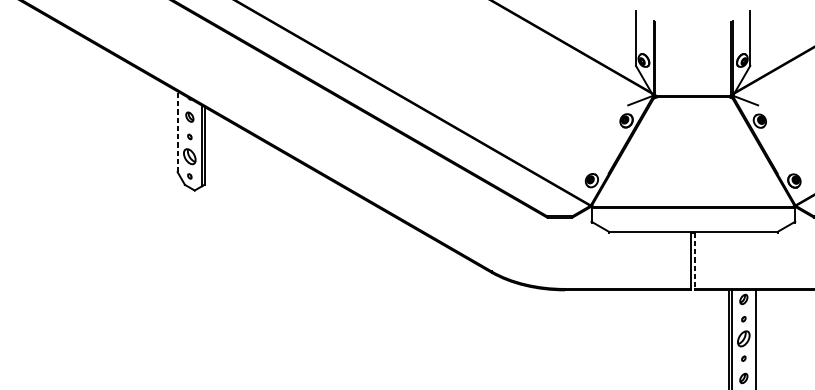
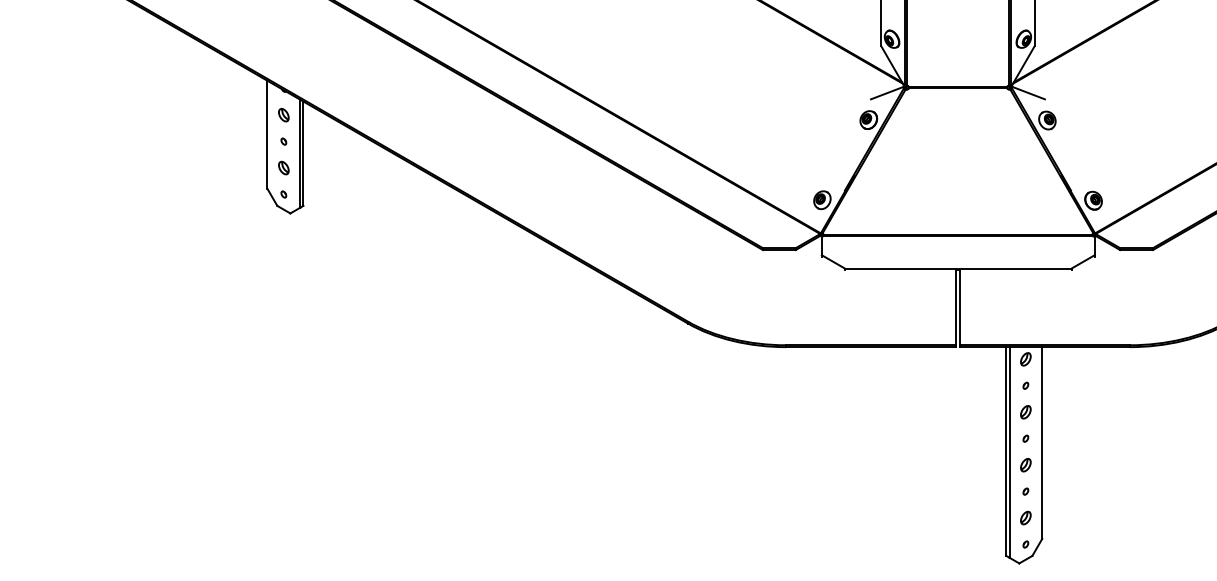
line: (177, 131) -> (267, 134), dashed -> solid
part: (189, 156) -> (283, 167), size x0.62
line: (695, 260) -> (960, 307), dashed -> solid
part: (743, 339) -> (1025, 412), size x0.62

